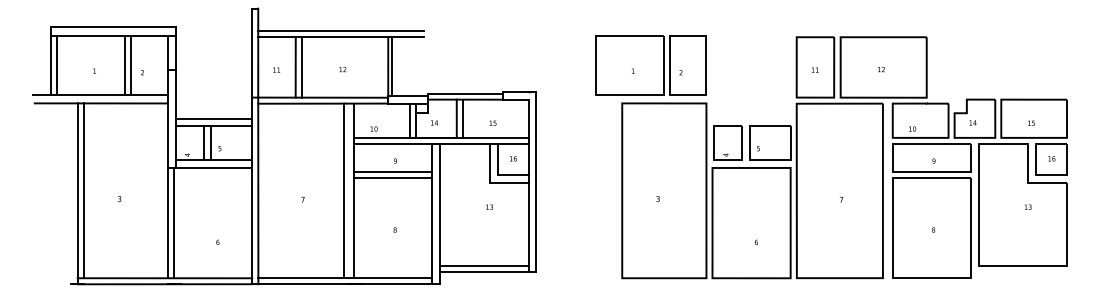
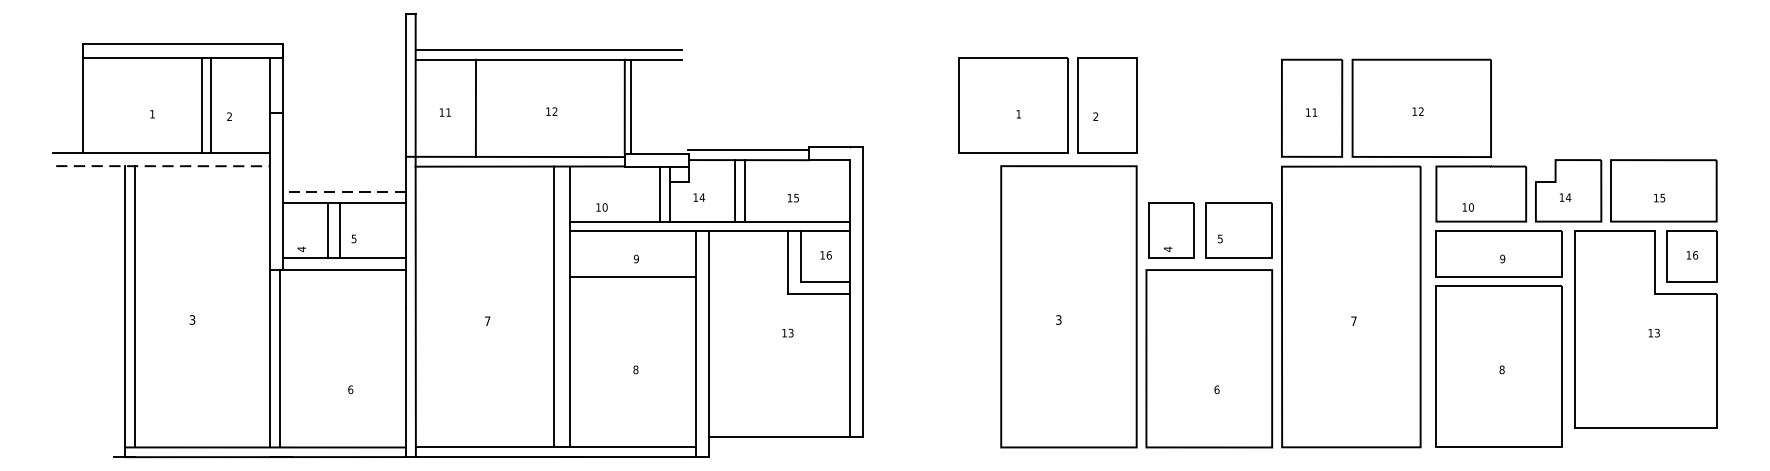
line: (57, 65) -> (92, 105), removed
line: (302, 67) -> (486, 108), removed
line: (101, 103) -> (163, 166), solid -> dashed
line: (213, 119) -> (343, 192), solid -> dashed
line: (393, 178) -> (633, 286), removed
line: (484, 265) -> (779, 426), removed

